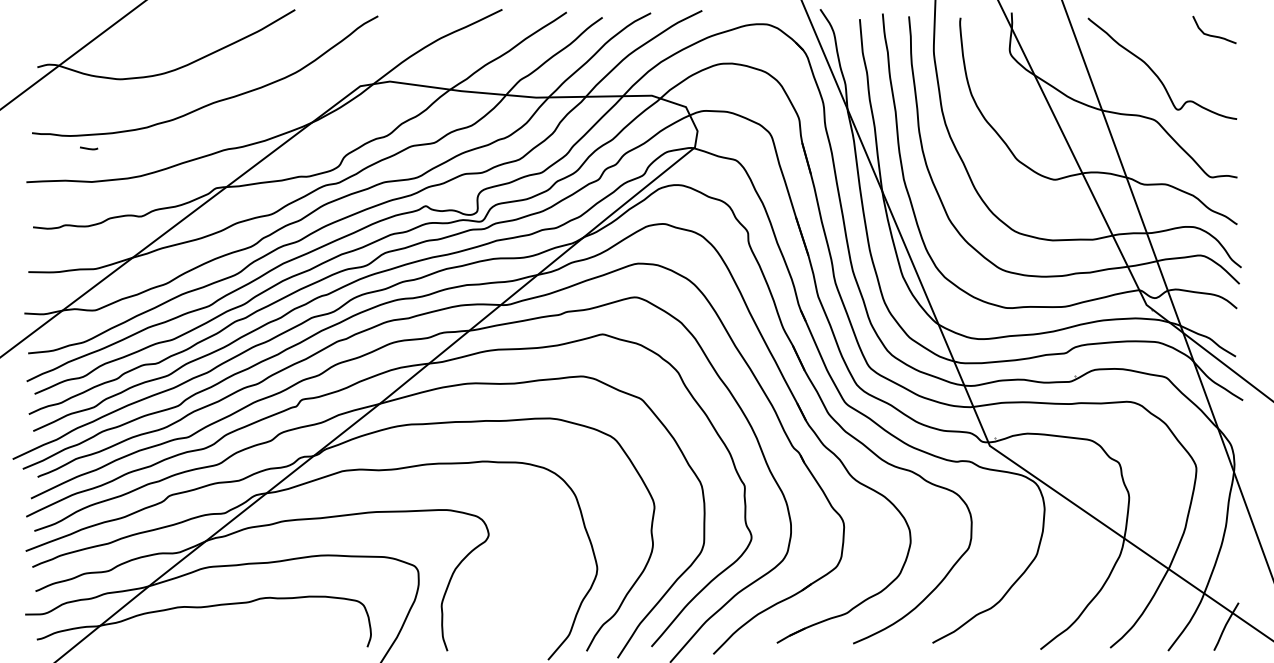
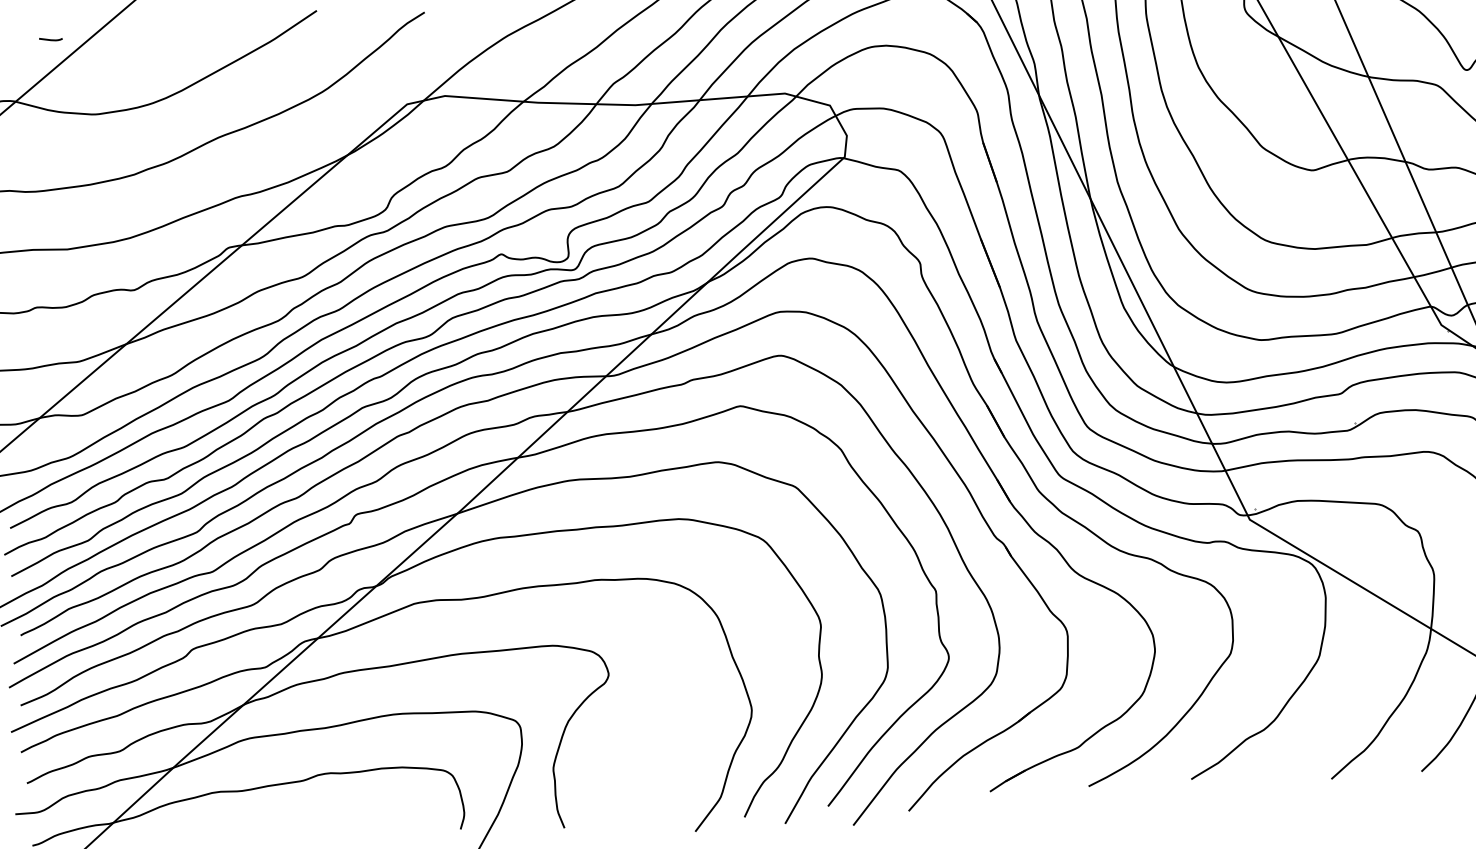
curve: (89, 148) -> (51, 39), moved

